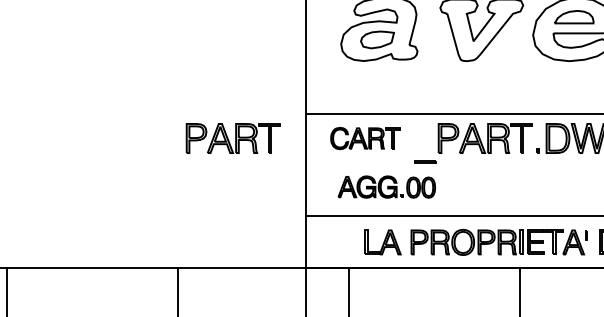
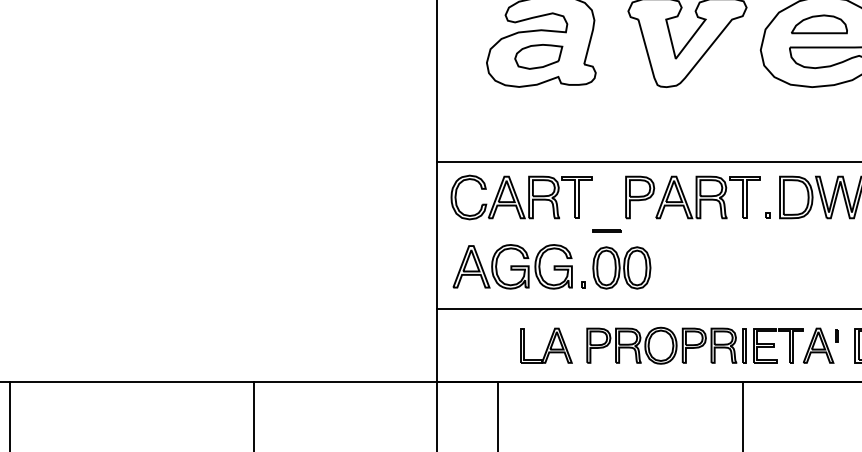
part: (232, 138) -> (331, 197), removed
part: (365, 138) -> (521, 197), size x1.43
part: (386, 186) -> (551, 265), size x1.43

